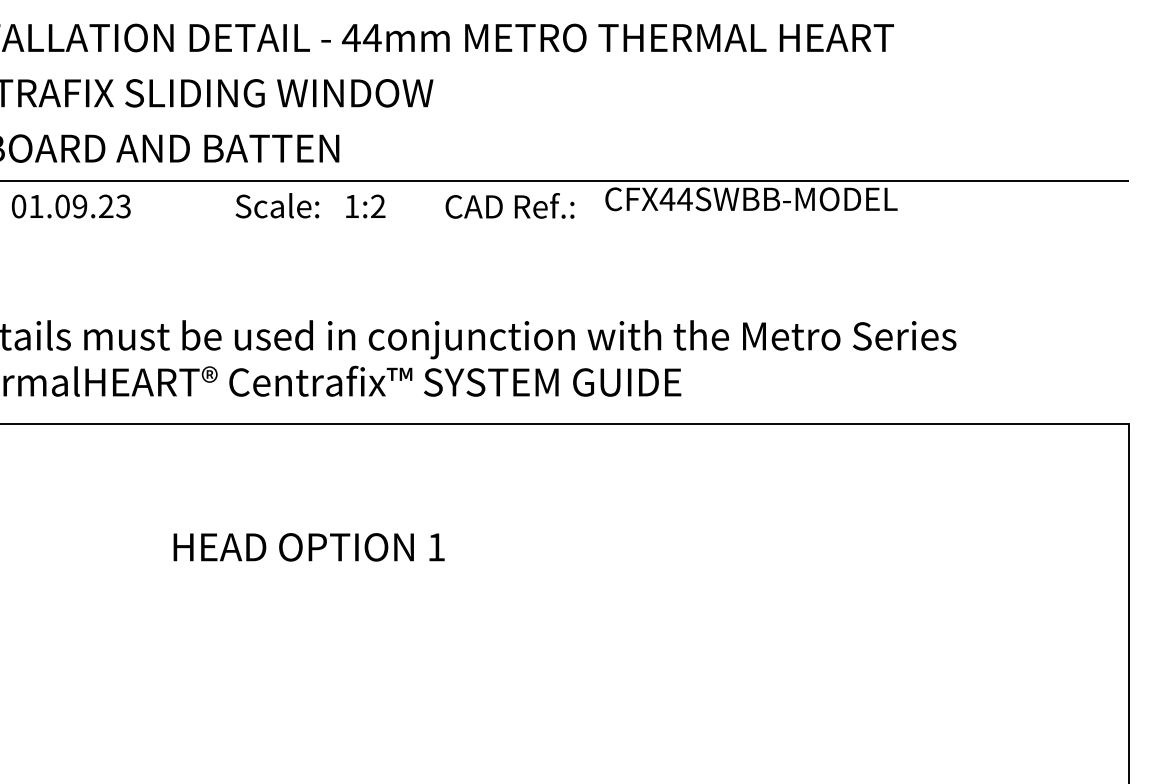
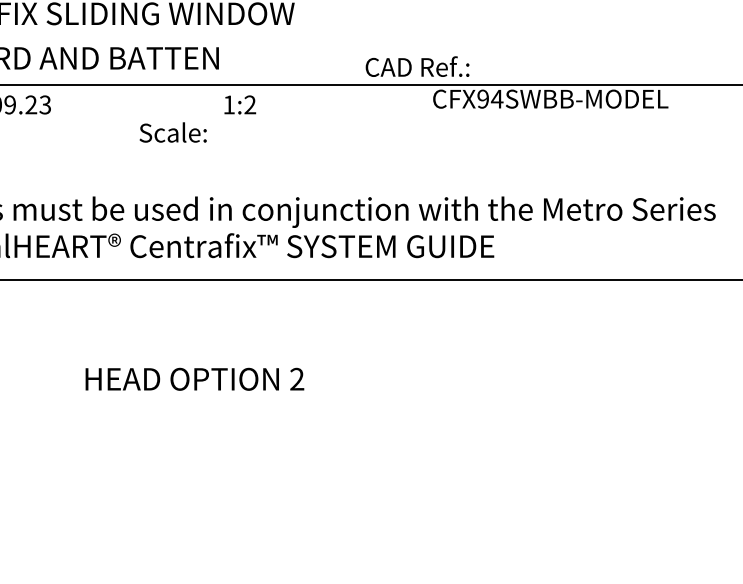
text: (667, 199) -> (483, 99), CFX44SWBB-MODEL -> CFX94SWBB-MODEL
text: (277, 205) -> (173, 132), moved
text: (509, 205) -> (417, 66), moved
text: (436, 547) -> (297, 379), 1 -> 2

